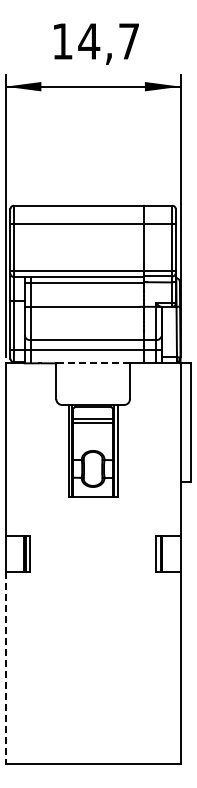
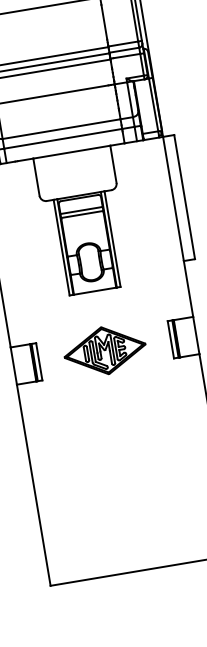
line: (93, 363) -> (72, 152), dashed -> solid
part: (92, 553) -> (104, 350), added
line: (5, 668) -> (33, 485), dashed -> solid

